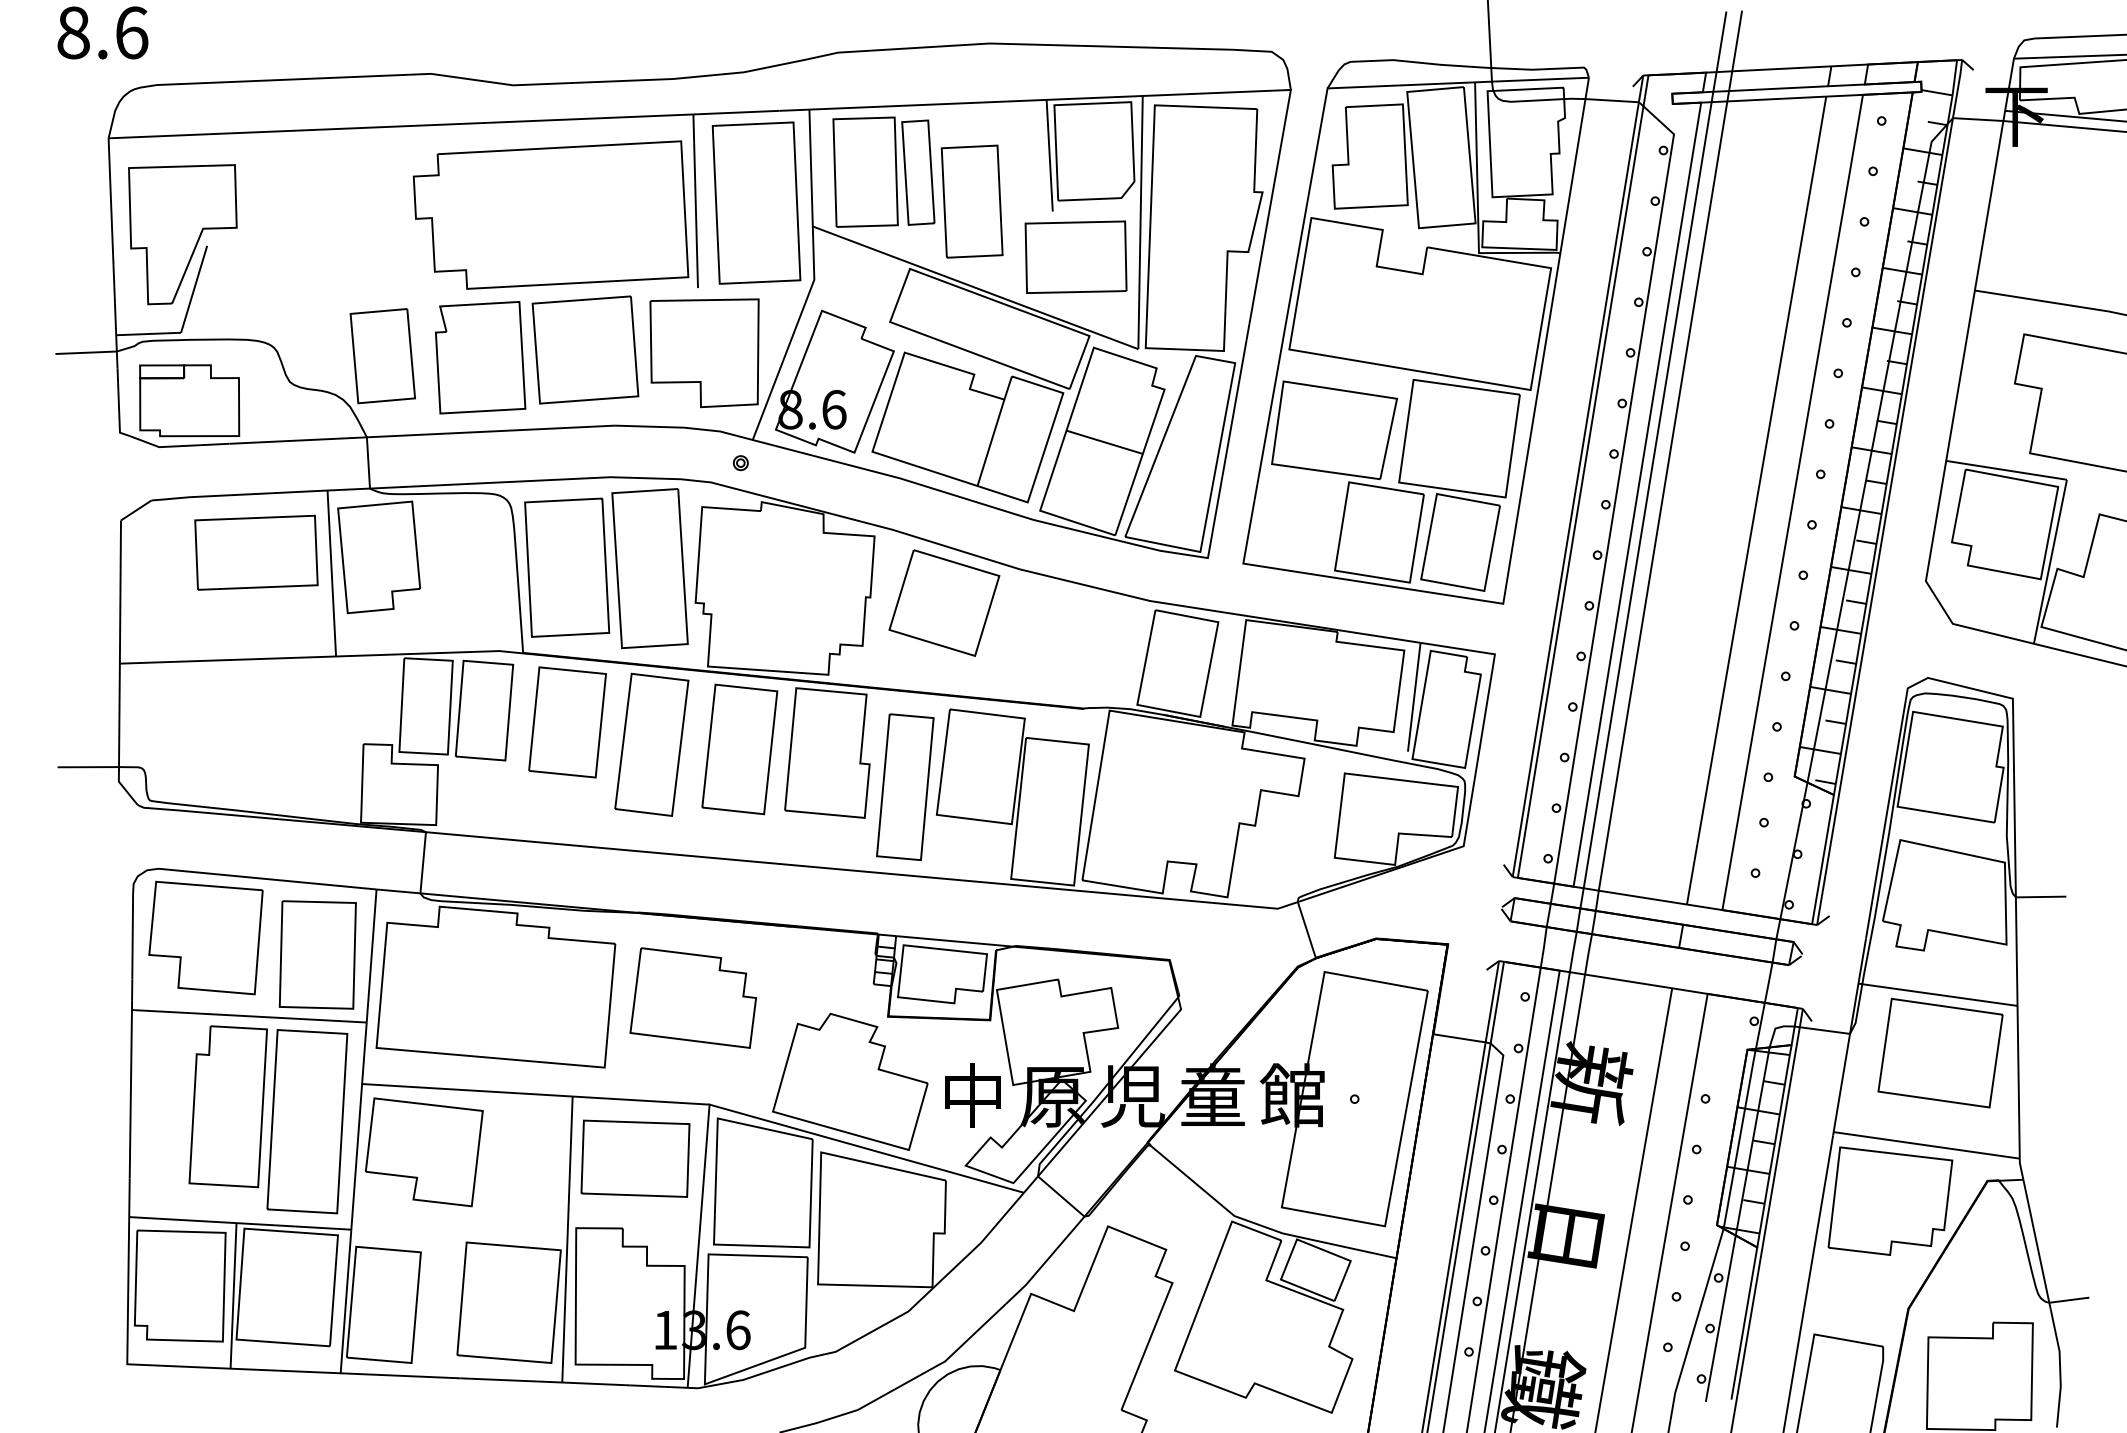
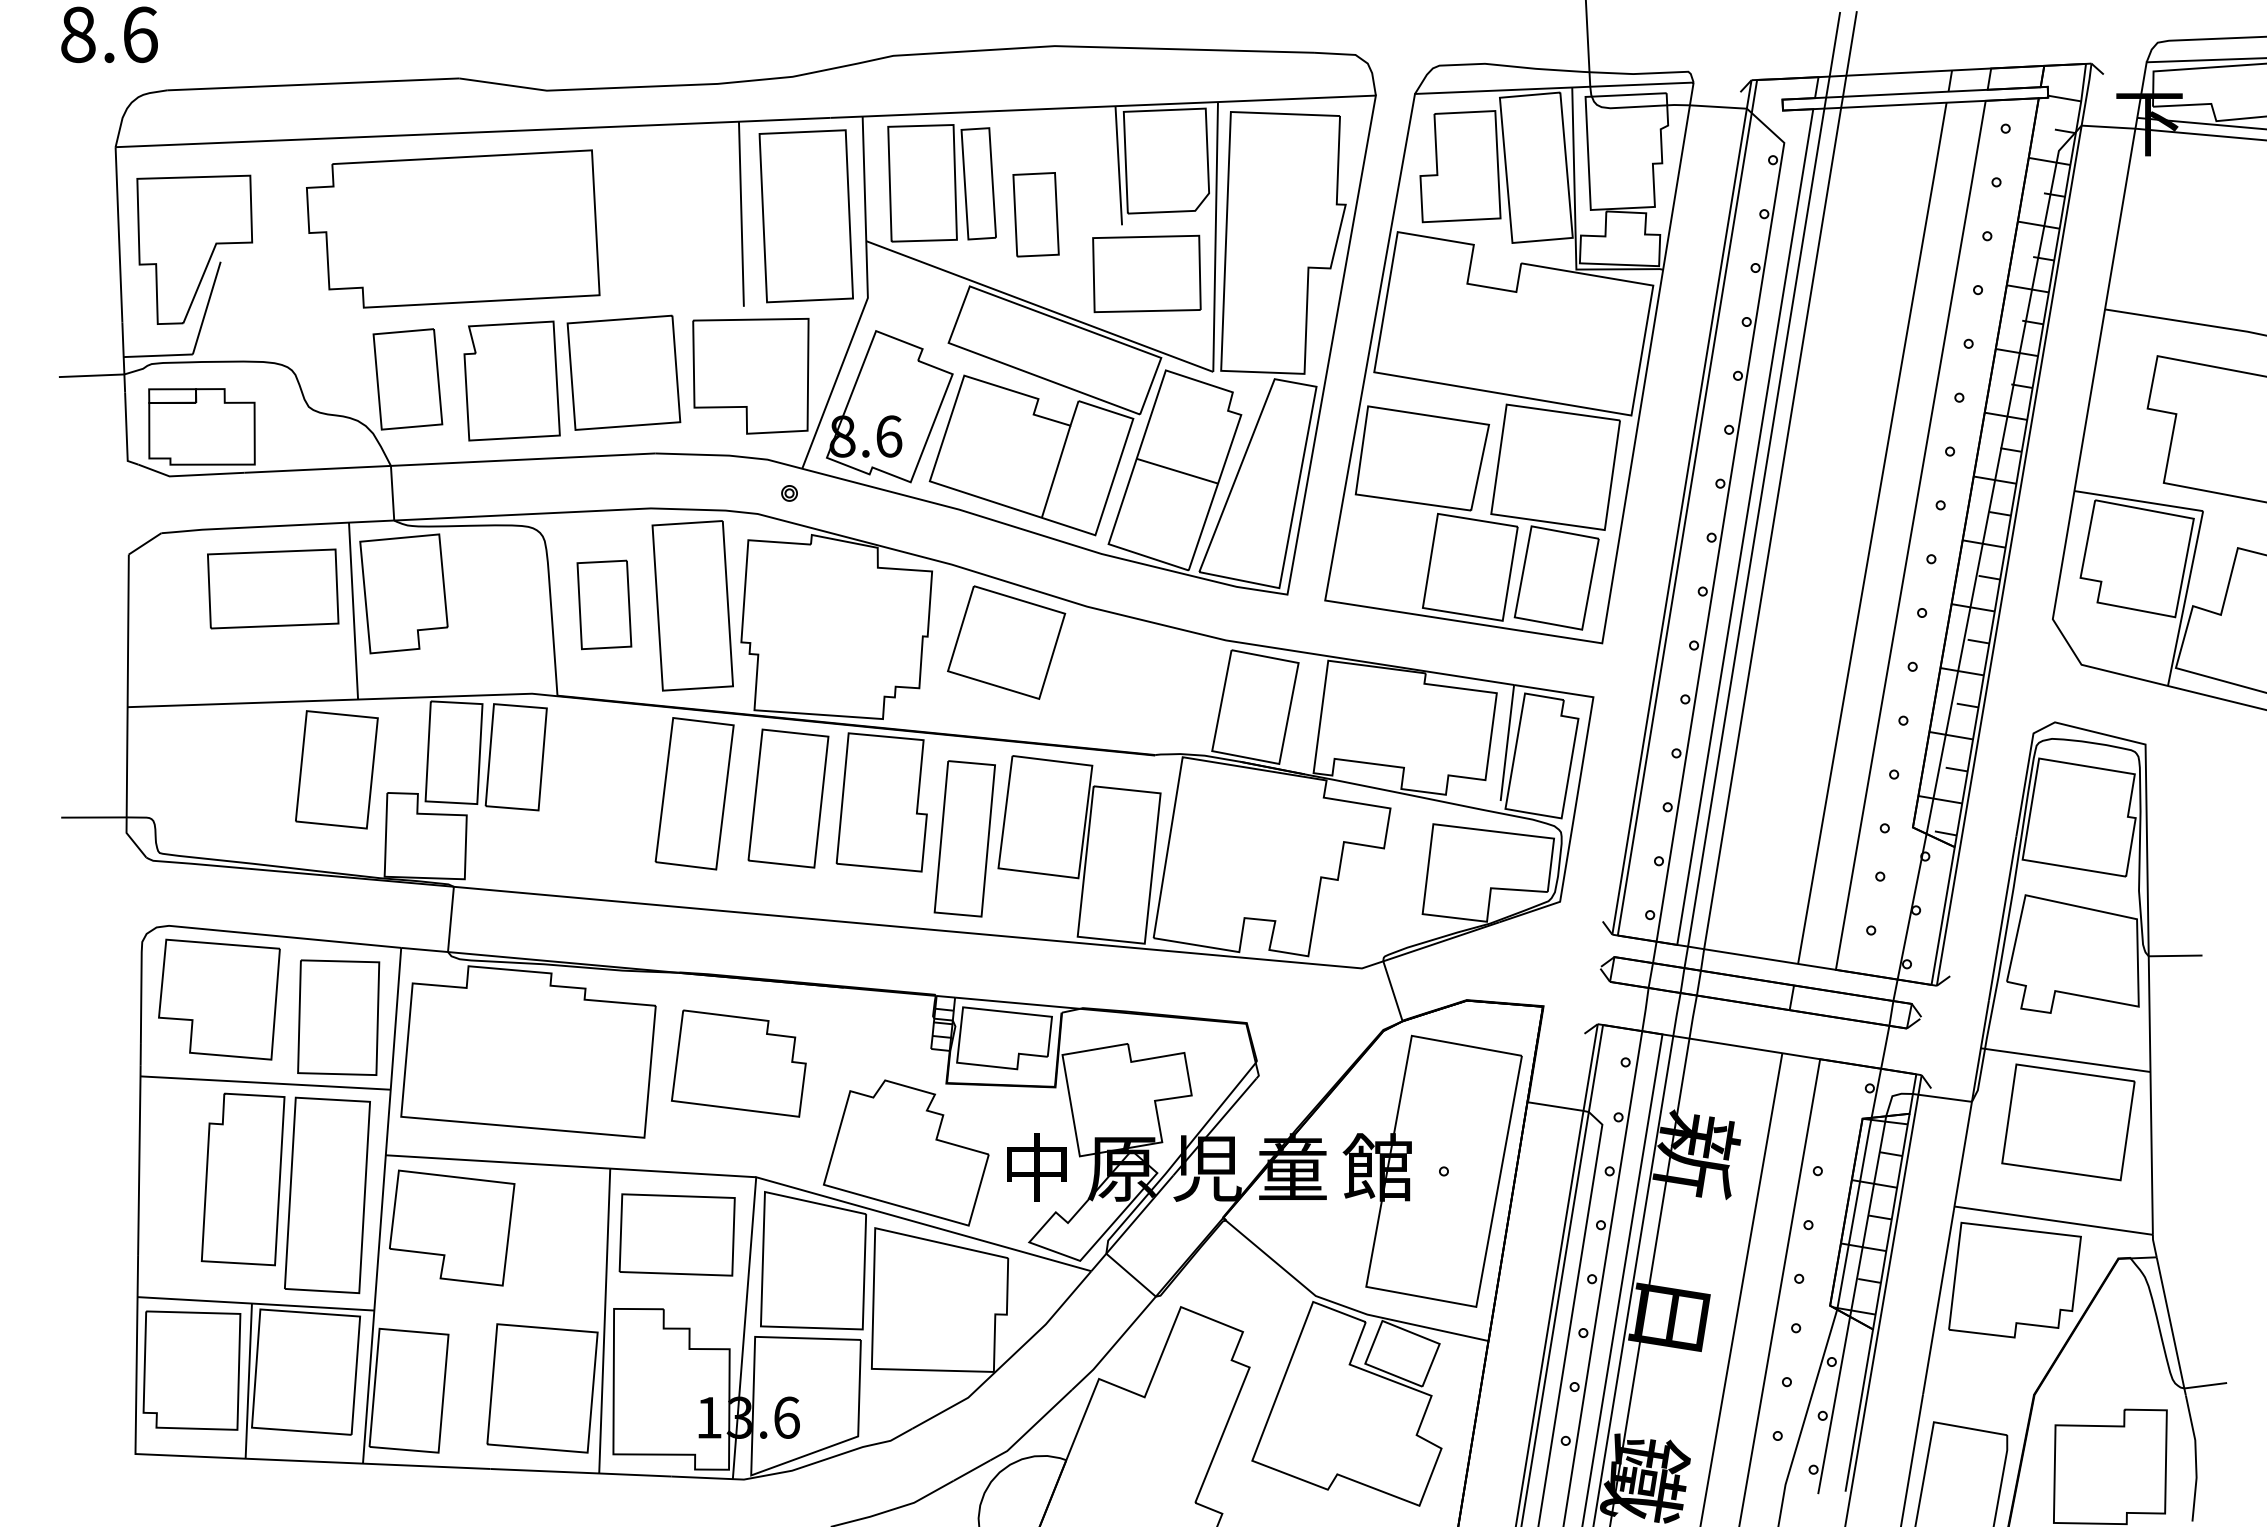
part: (971, 201) -> (1035, 214), size x0.7
part: (551, 214) -> (453, 228), moved
part: (567, 567) -> (604, 604), size x0.6
part: (567, 722) -> (336, 769), moved

